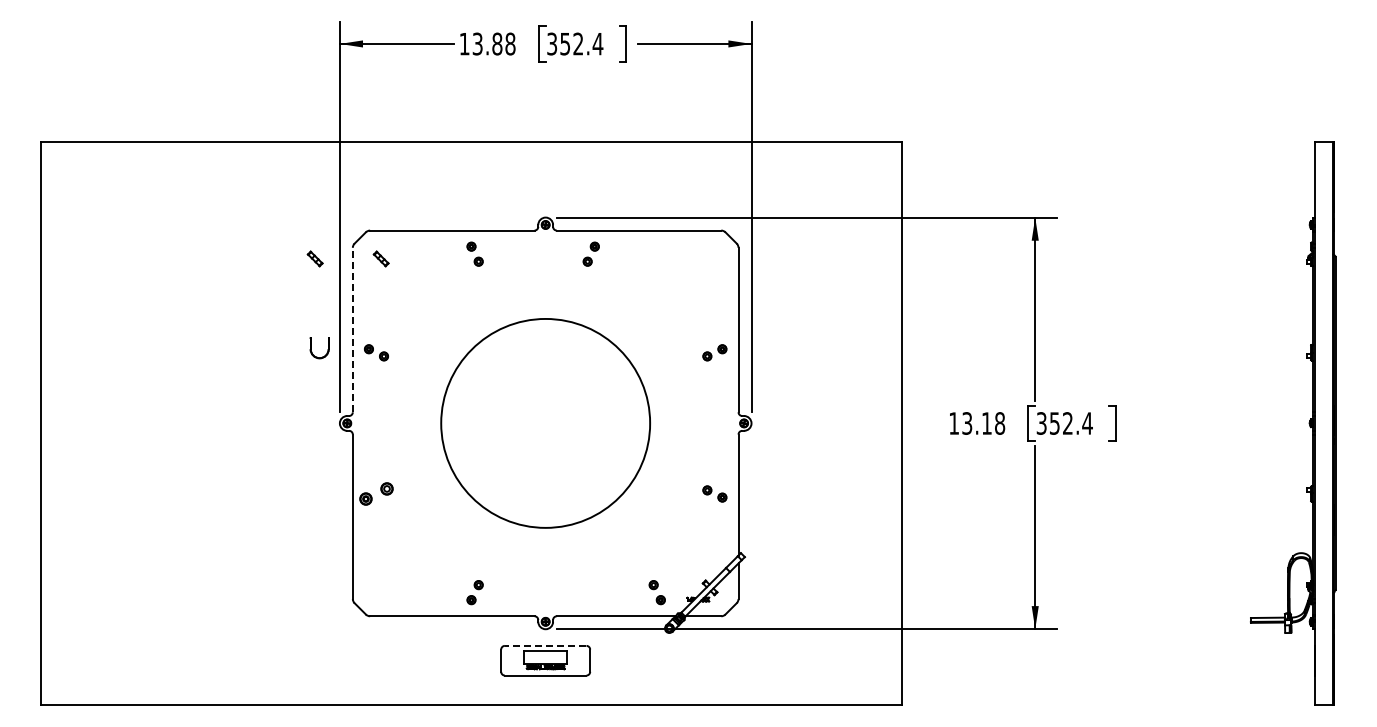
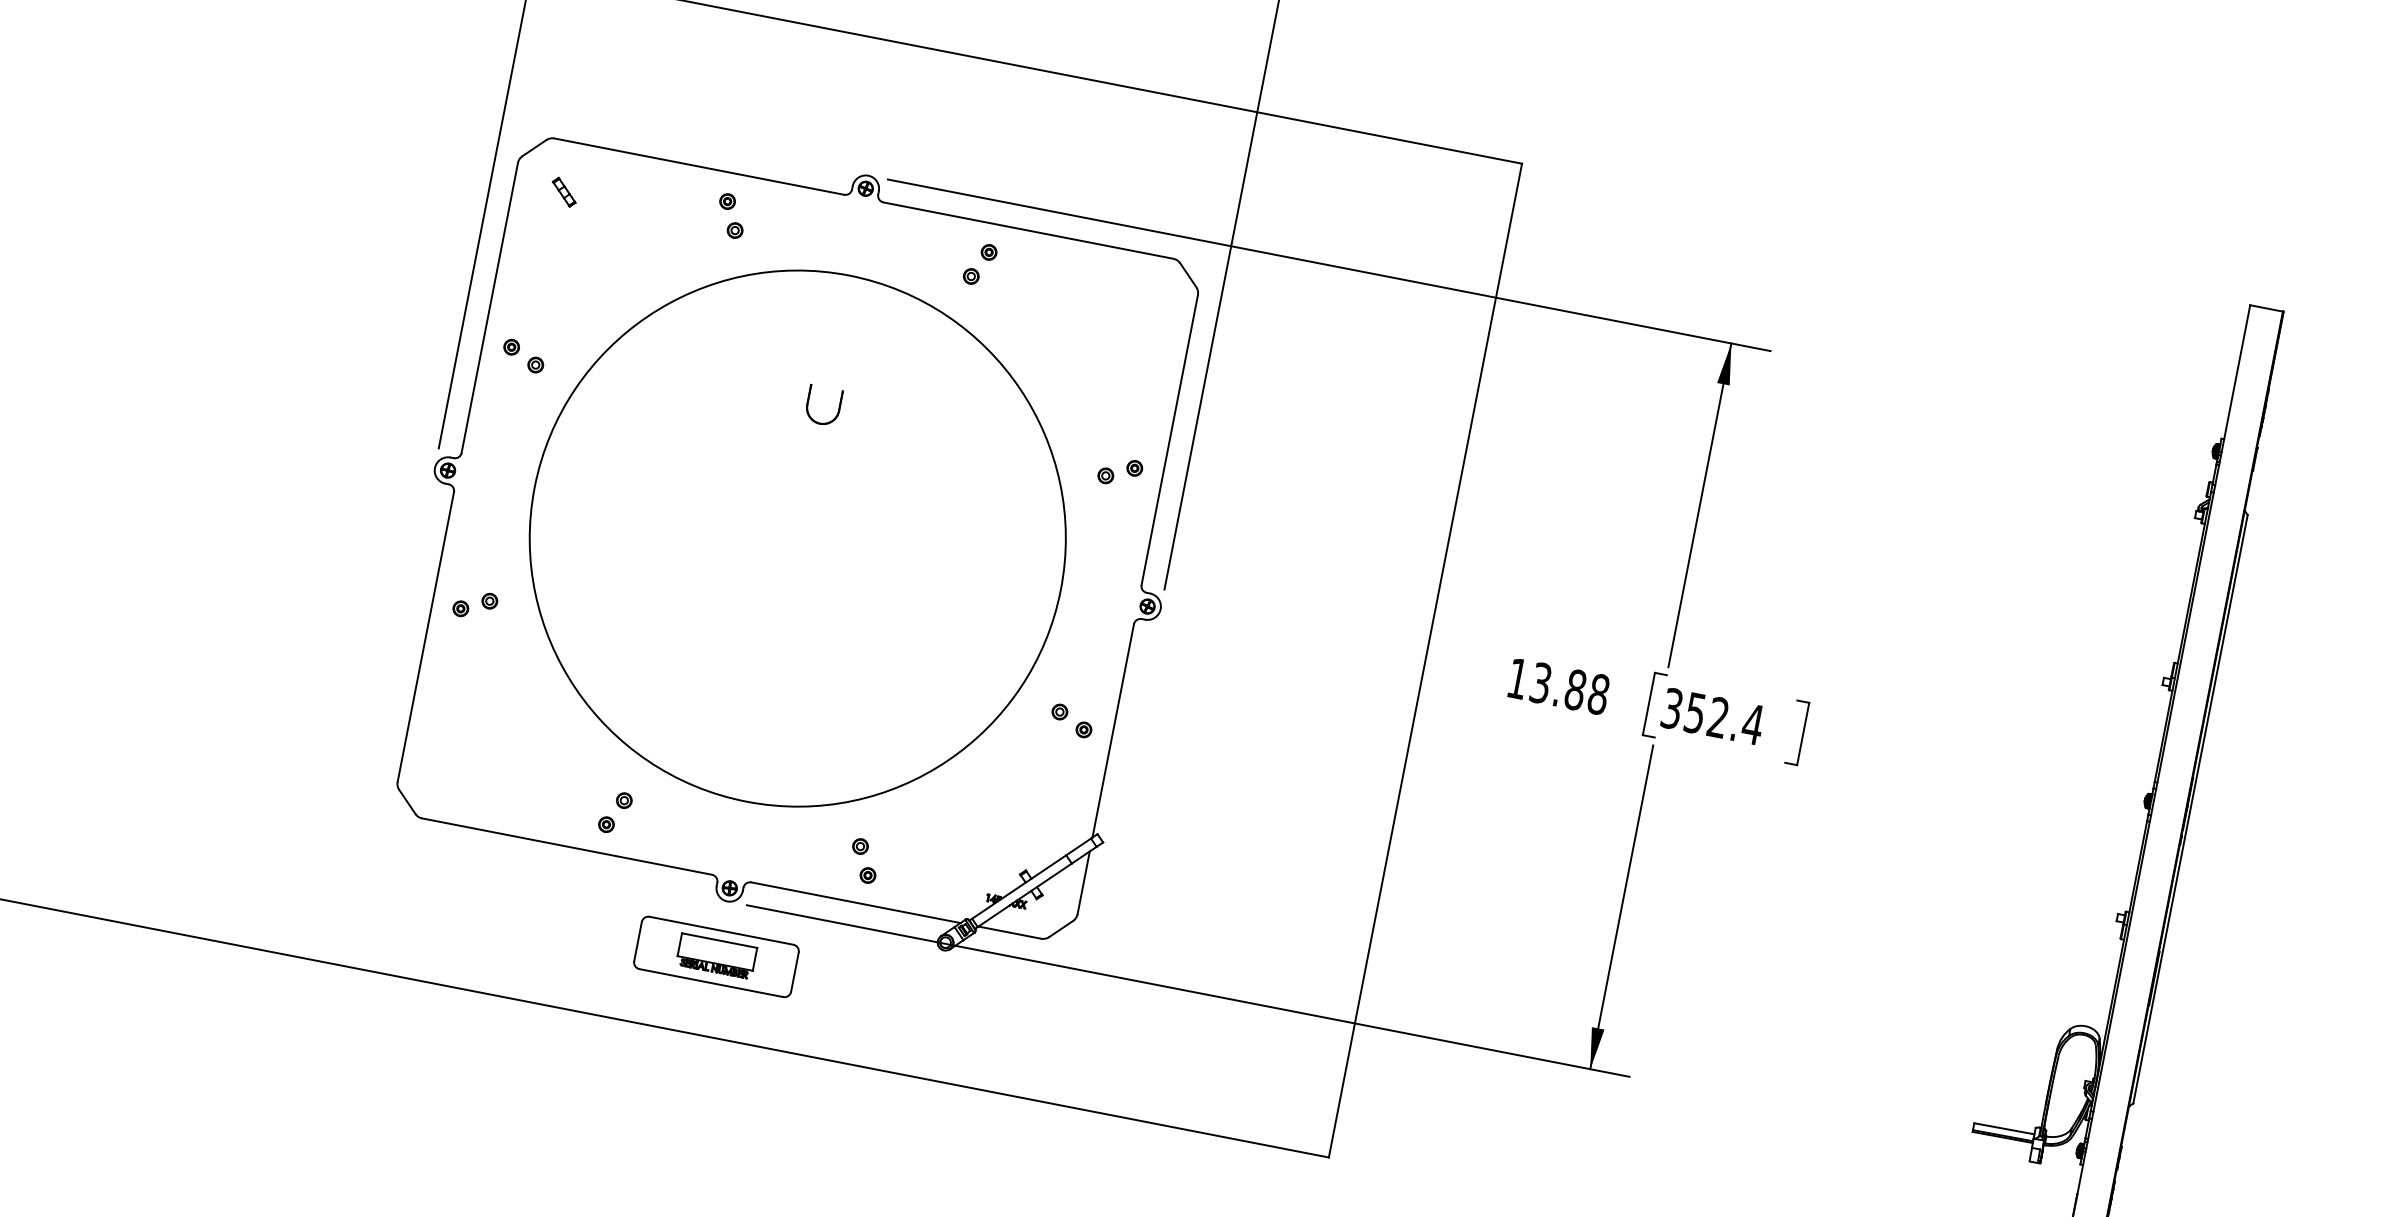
part: (590, 253) -> (979, 262), moved
part: (314, 258) -> (446, 168), removed
line: (352, 329) -> (489, 306), dashed -> solid
part: (312, 351) -> (809, 409), moved
circle: (545, 423) -> (797, 538), size x1.43
text: (986, 423) -> (1574, 689), 13.18 -> 13.88
part: (376, 493) -> (475, 604), size x0.71
part: (656, 592) -> (862, 860), moved
line: (545, 645) -> (721, 930), dashed -> solid

